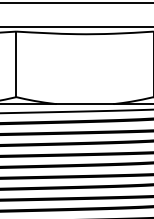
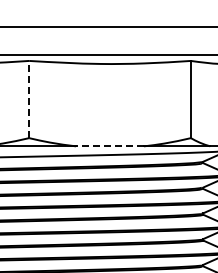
line: (16, 64) -> (29, 99), solid -> dashed
line: (84, 104) -> (109, 146), solid -> dashed

